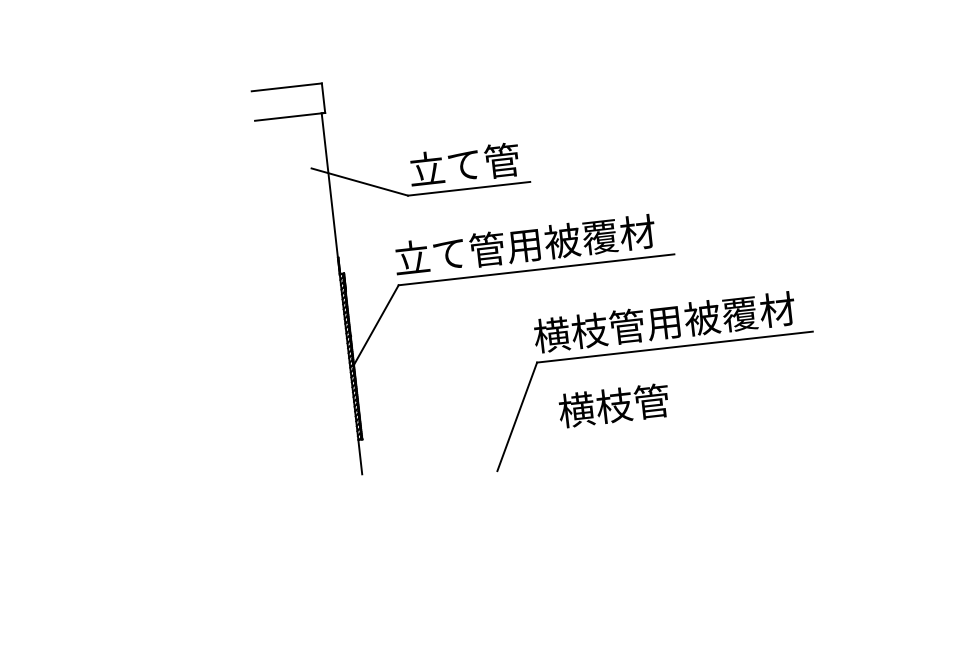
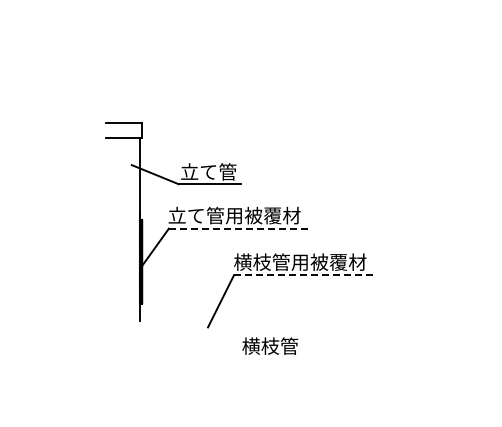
line: (537, 269) -> (239, 228), solid -> dashed
line: (675, 347) -> (304, 275), solid -> dashed
text: (614, 404) -> (270, 345), moved

